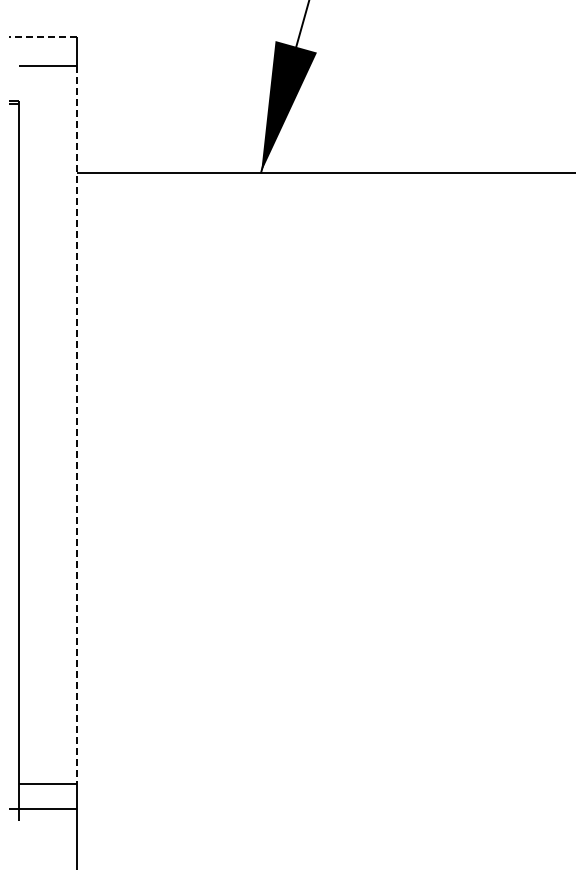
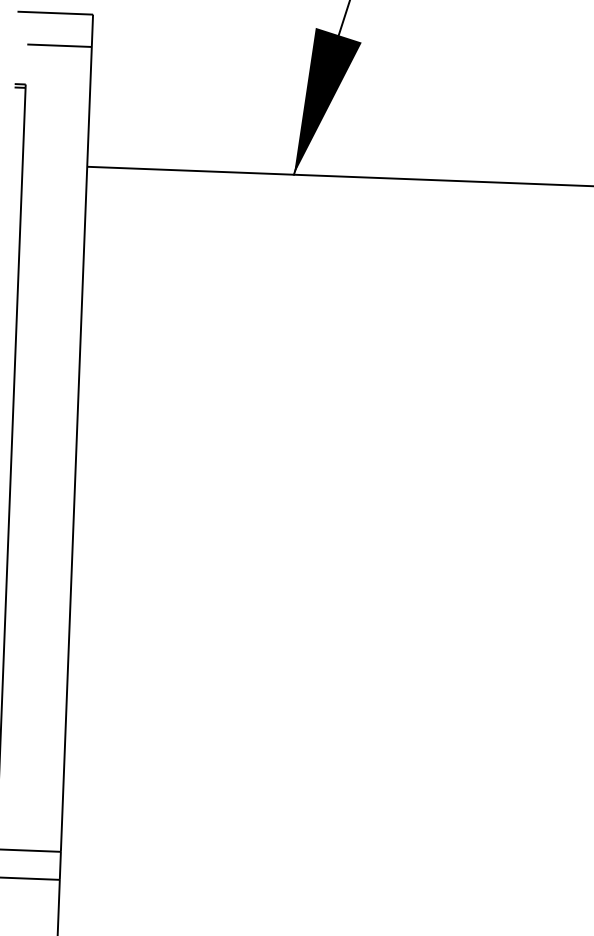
line: (42, 36) -> (54, 12), dashed -> solid
line: (76, 425) -> (76, 450), dashed -> solid

